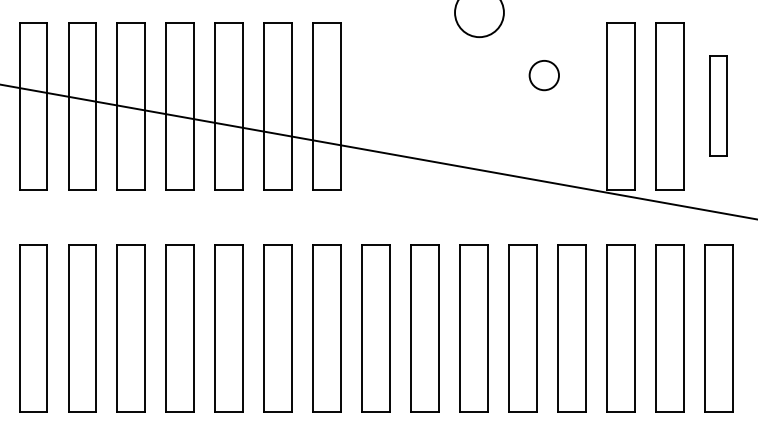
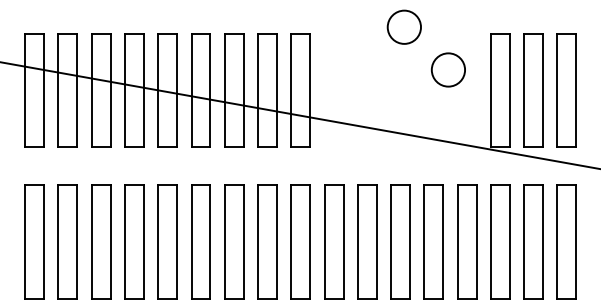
circle: (544, 74) -> (448, 69), size x1.67
part: (718, 105) -> (566, 90), size x1.67

